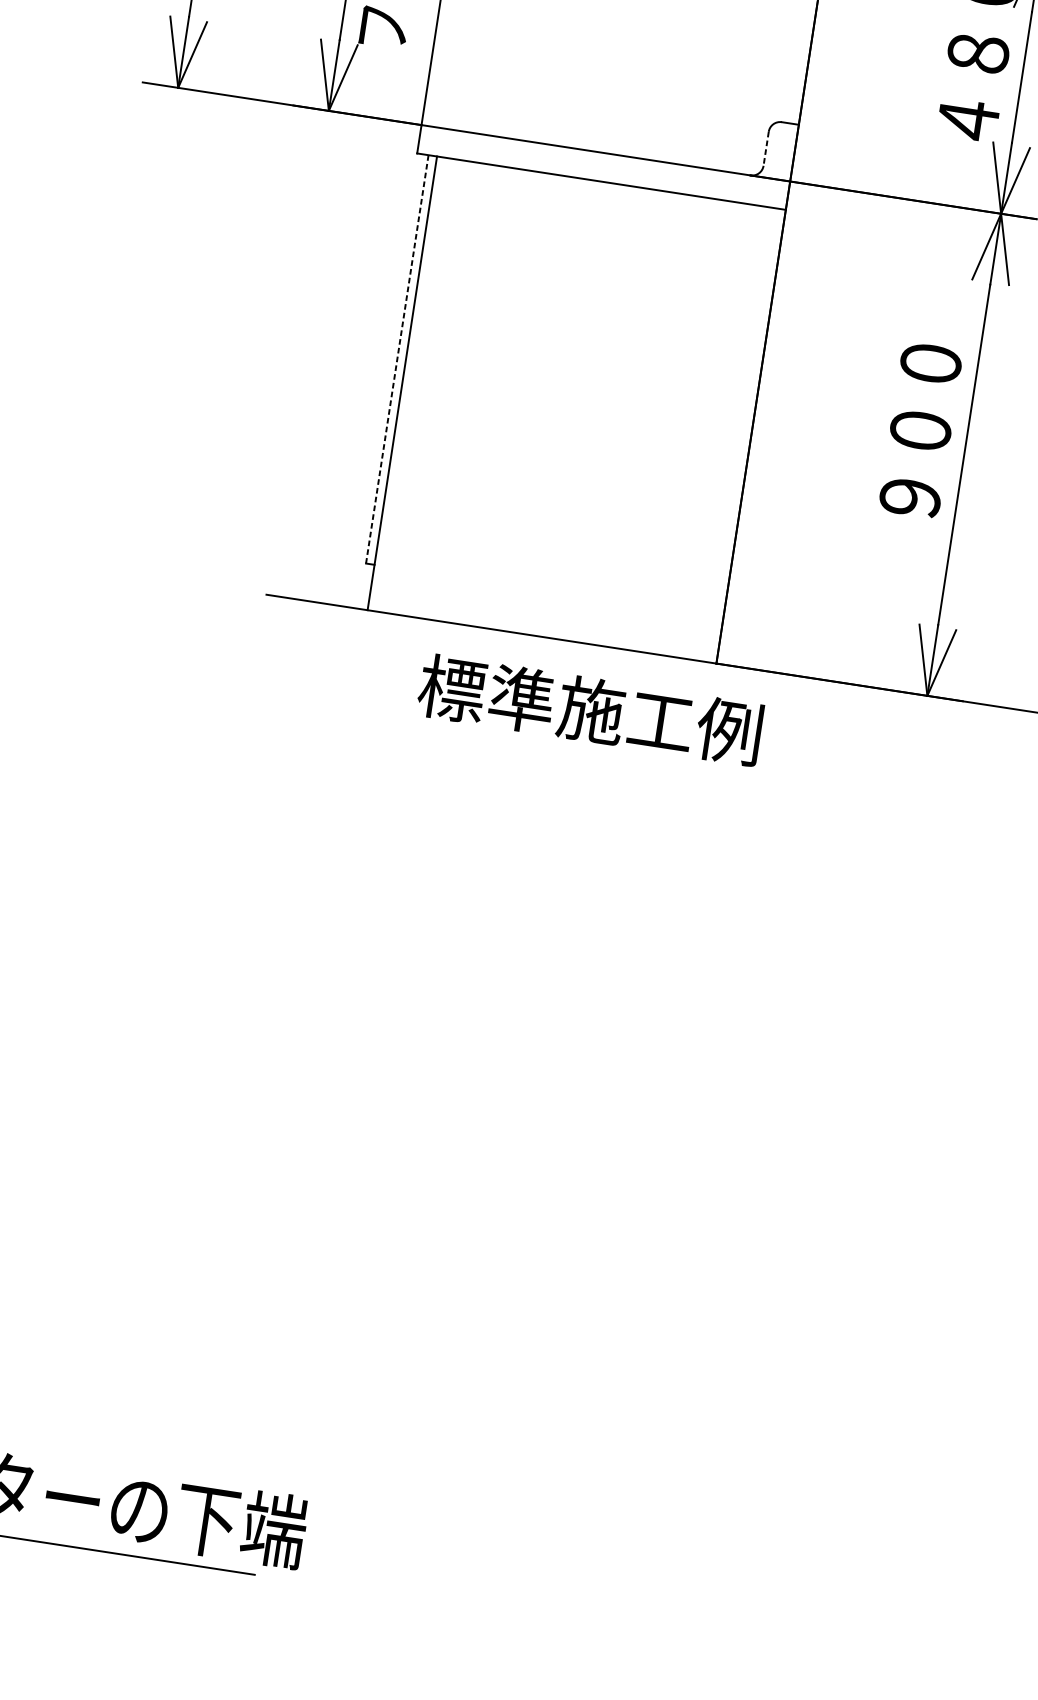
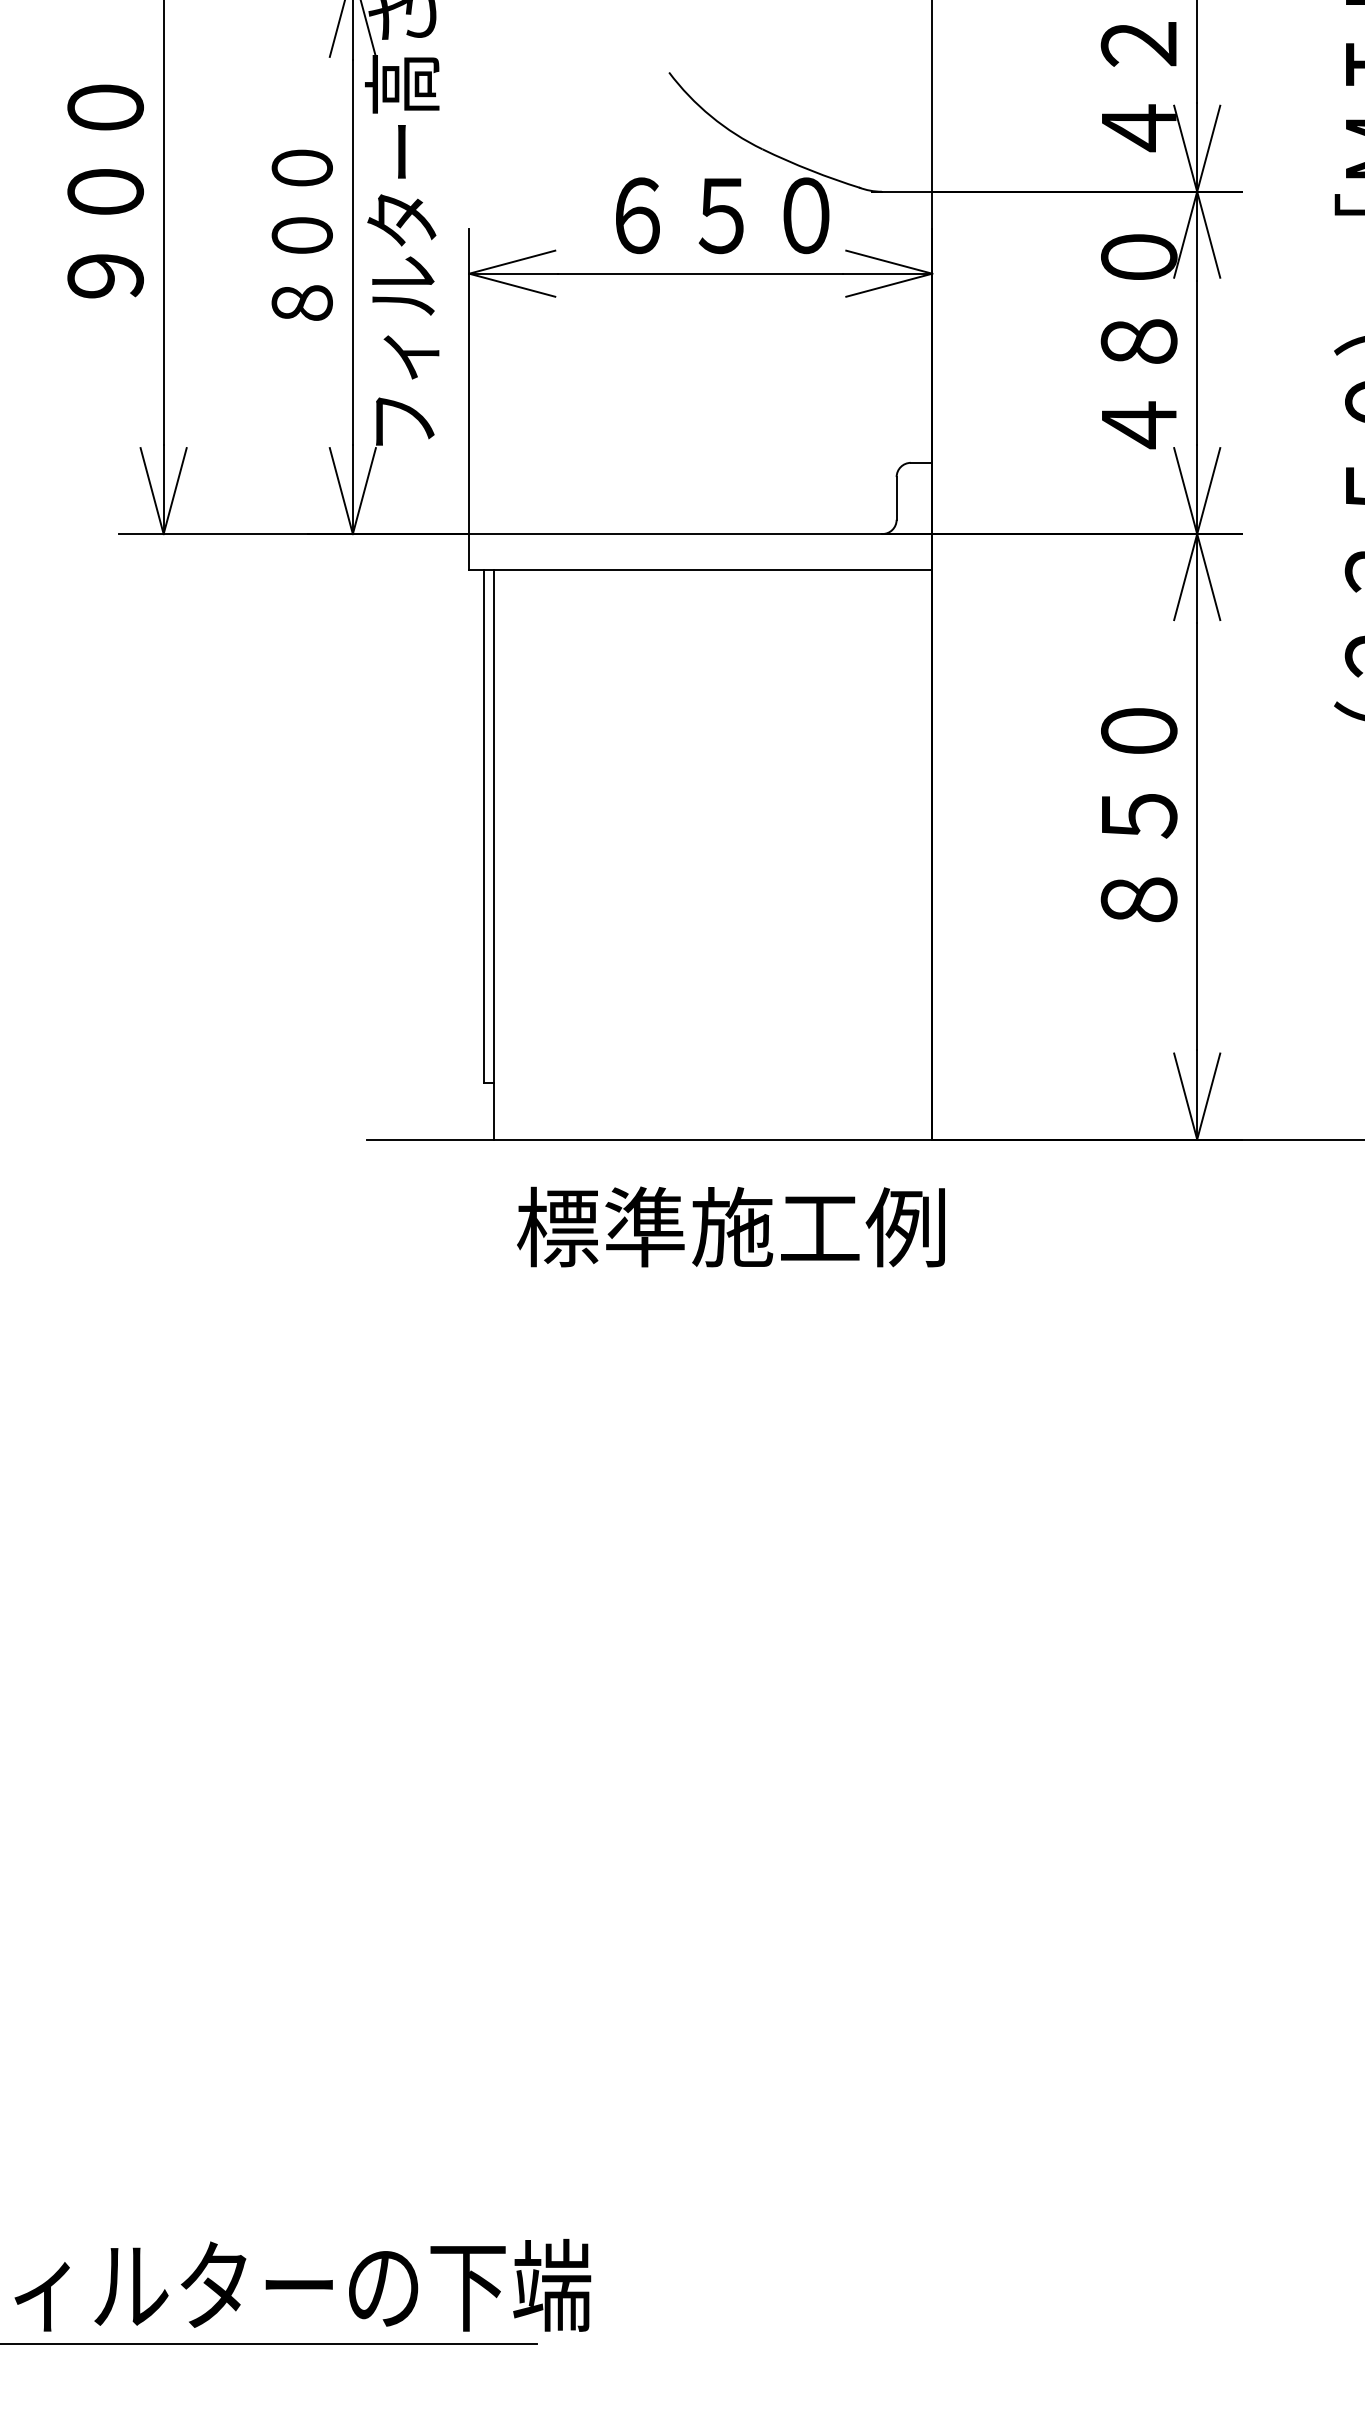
line: (766, 148) -> (896, 498), dashed -> solid
line: (397, 359) -> (483, 826), dashed -> solid
text: (915, 464) -> (1138, 857), ９００ -> ８５０
text: (589, 709) -> (730, 1226), moved

